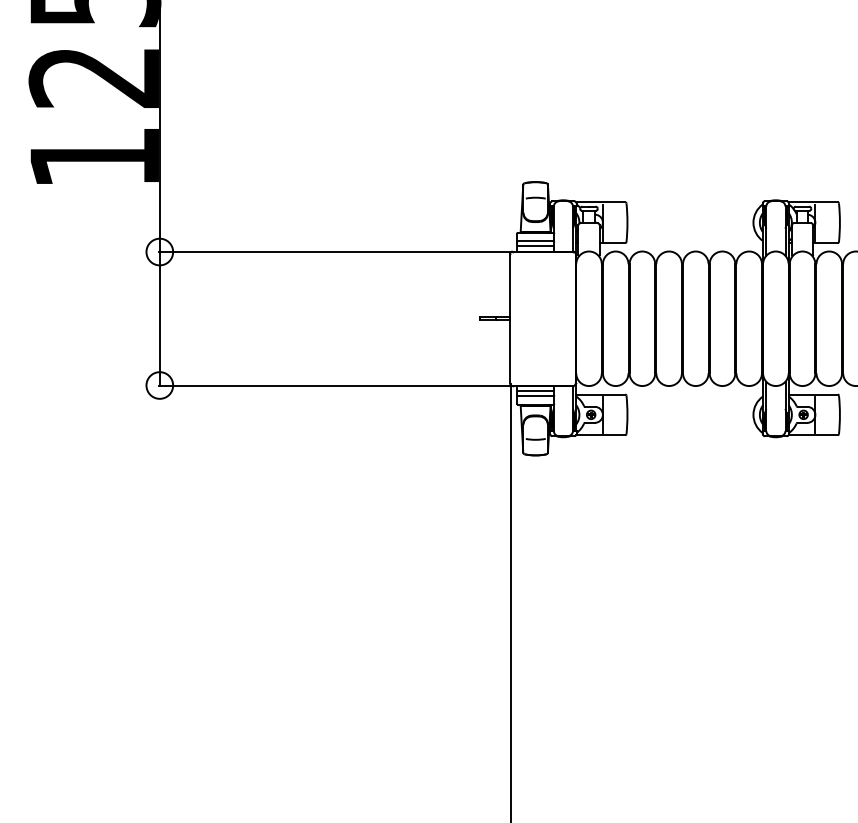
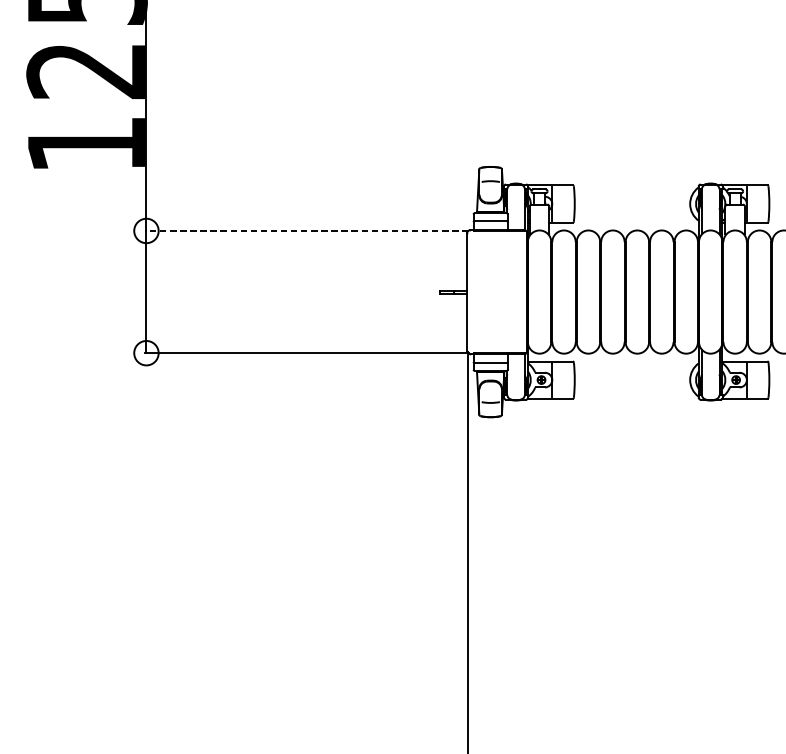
line: (535, 246) -> (490, 225), removed
line: (334, 252) -> (306, 231), solid -> dashed
line: (535, 391) -> (490, 358), removed

